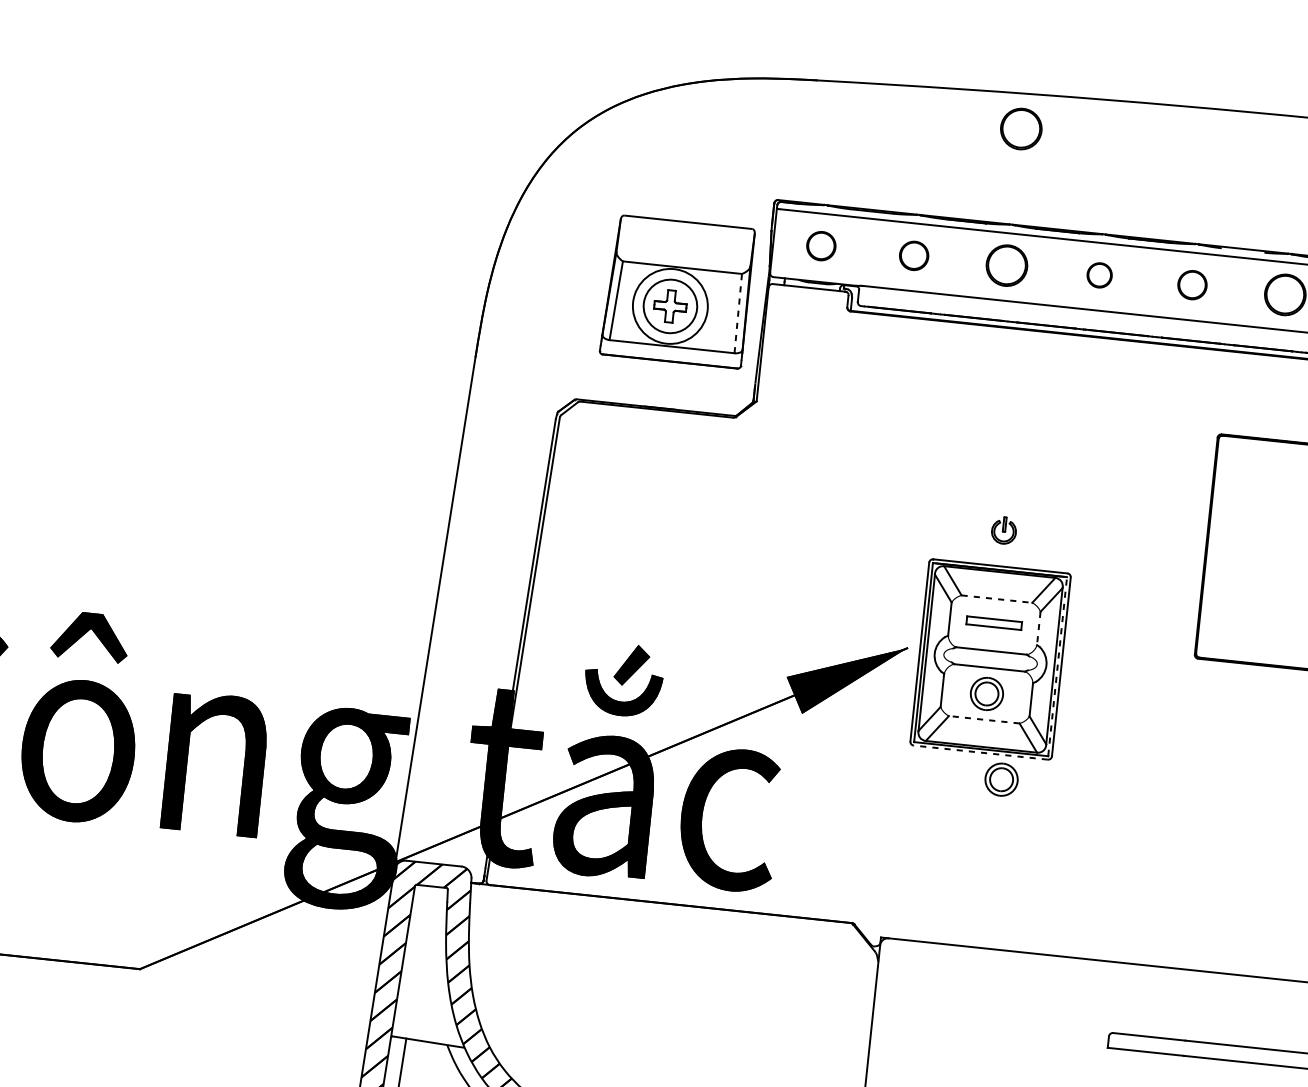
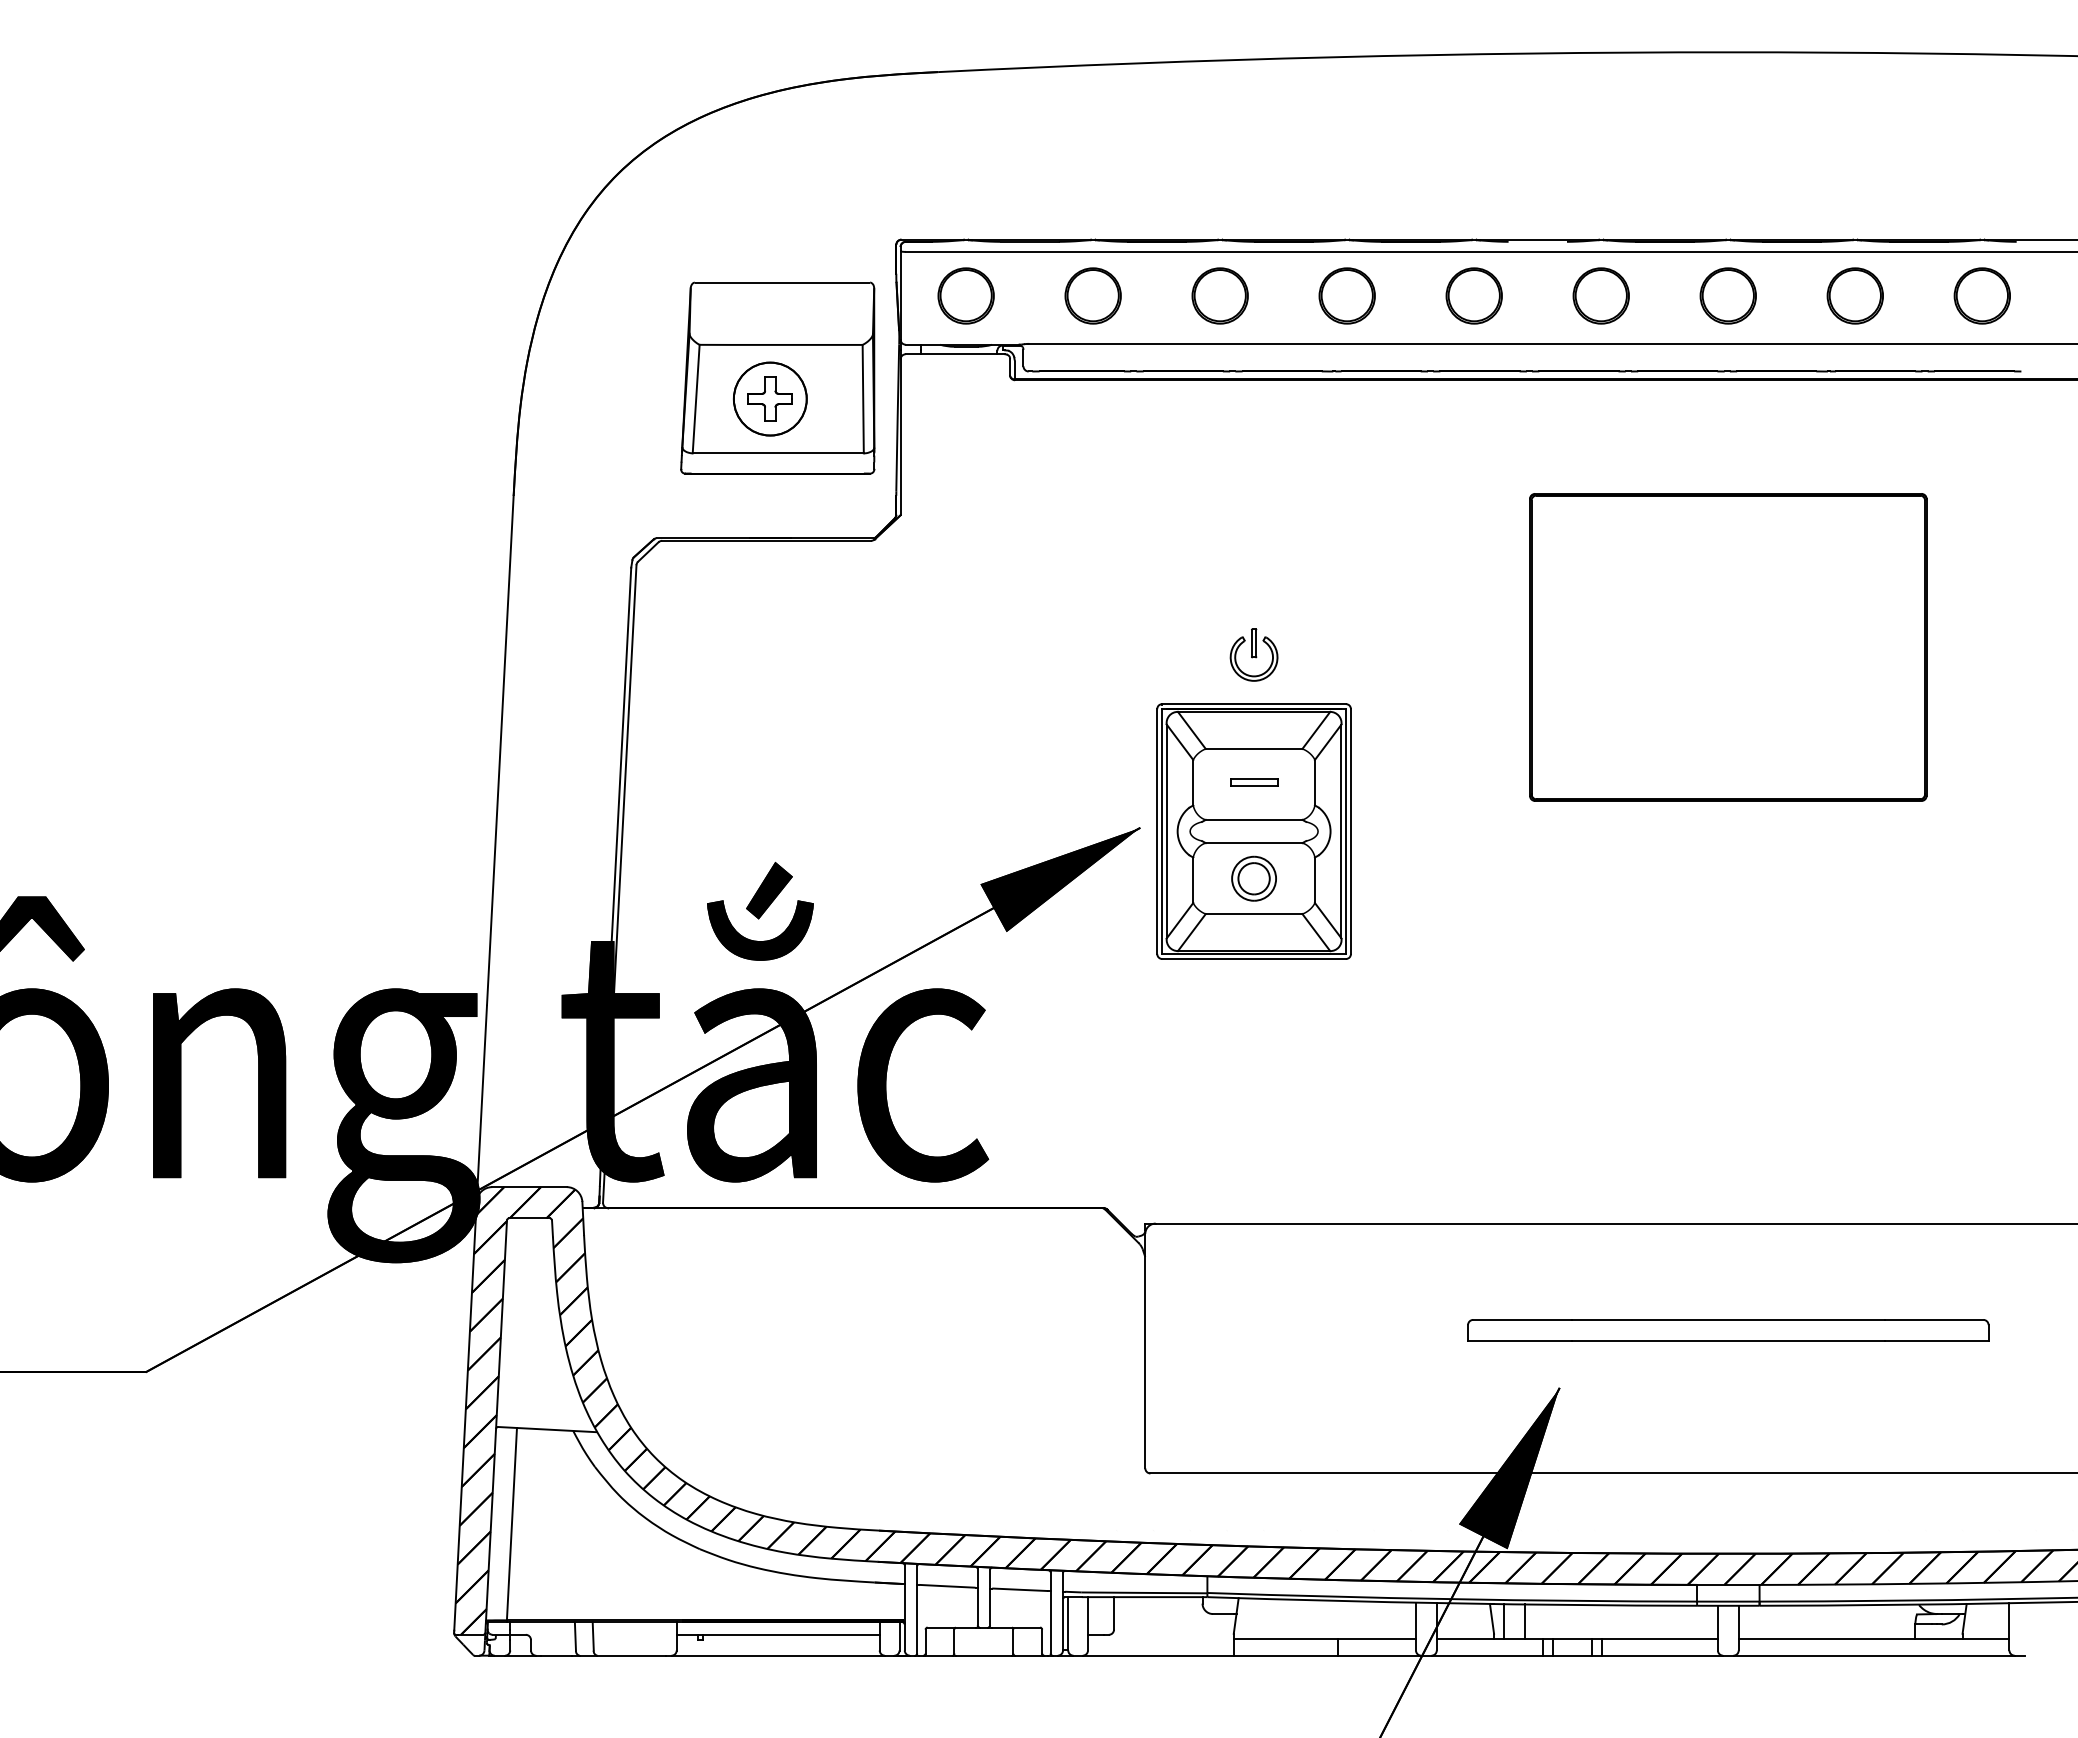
part: (1020, 128) -> (1219, 108), removed
part: (820, 245) -> (965, 295), size x1.43
part: (913, 255) -> (1092, 295), size x1.43
part: (1099, 275) -> (1346, 295), size x1.67
part: (1192, 284) -> (1473, 295), size x1.43
circle: (669, 305) -> (769, 398), size x0.71
line: (738, 313) -> (863, 398), dashed -> solid
part: (1003, 530) -> (1253, 654), size x1.43
line: (997, 598) -> (1254, 748), dashed -> solid
part: (994, 623) -> (1254, 782), size x0.62
line: (1038, 628) -> (1314, 782), dashed -> solid
line: (1057, 666) -> (1345, 831), dashed -> solid
line: (983, 720) -> (1253, 914), dashed -> solid
line: (981, 752) -> (1254, 959), dashed -> solid
part: (1001, 779) -> (1285, 992), removed

